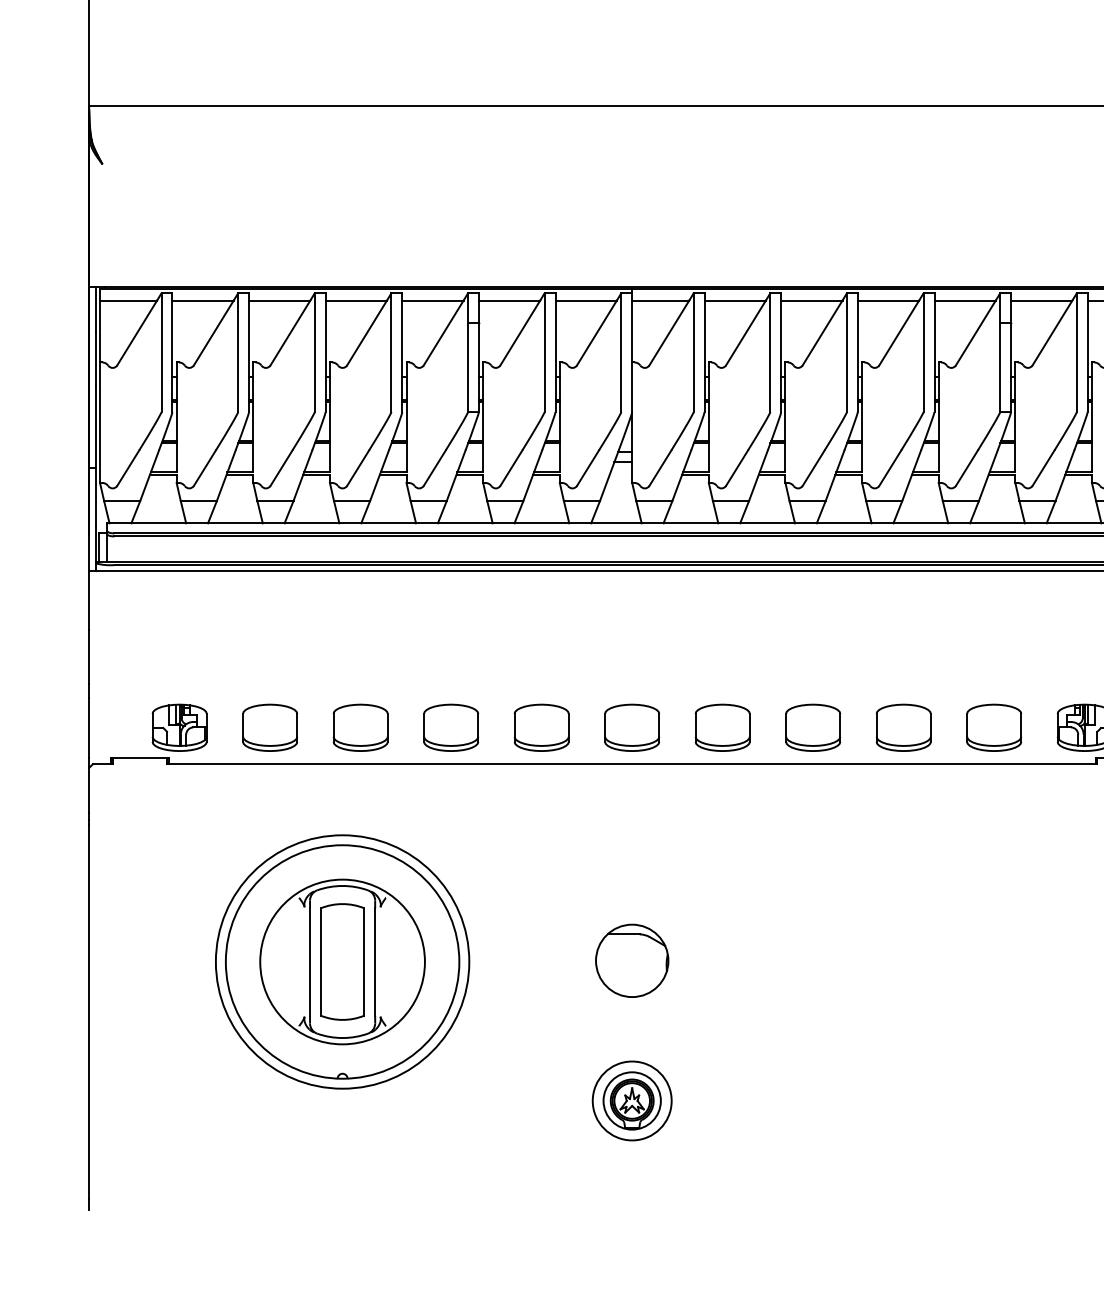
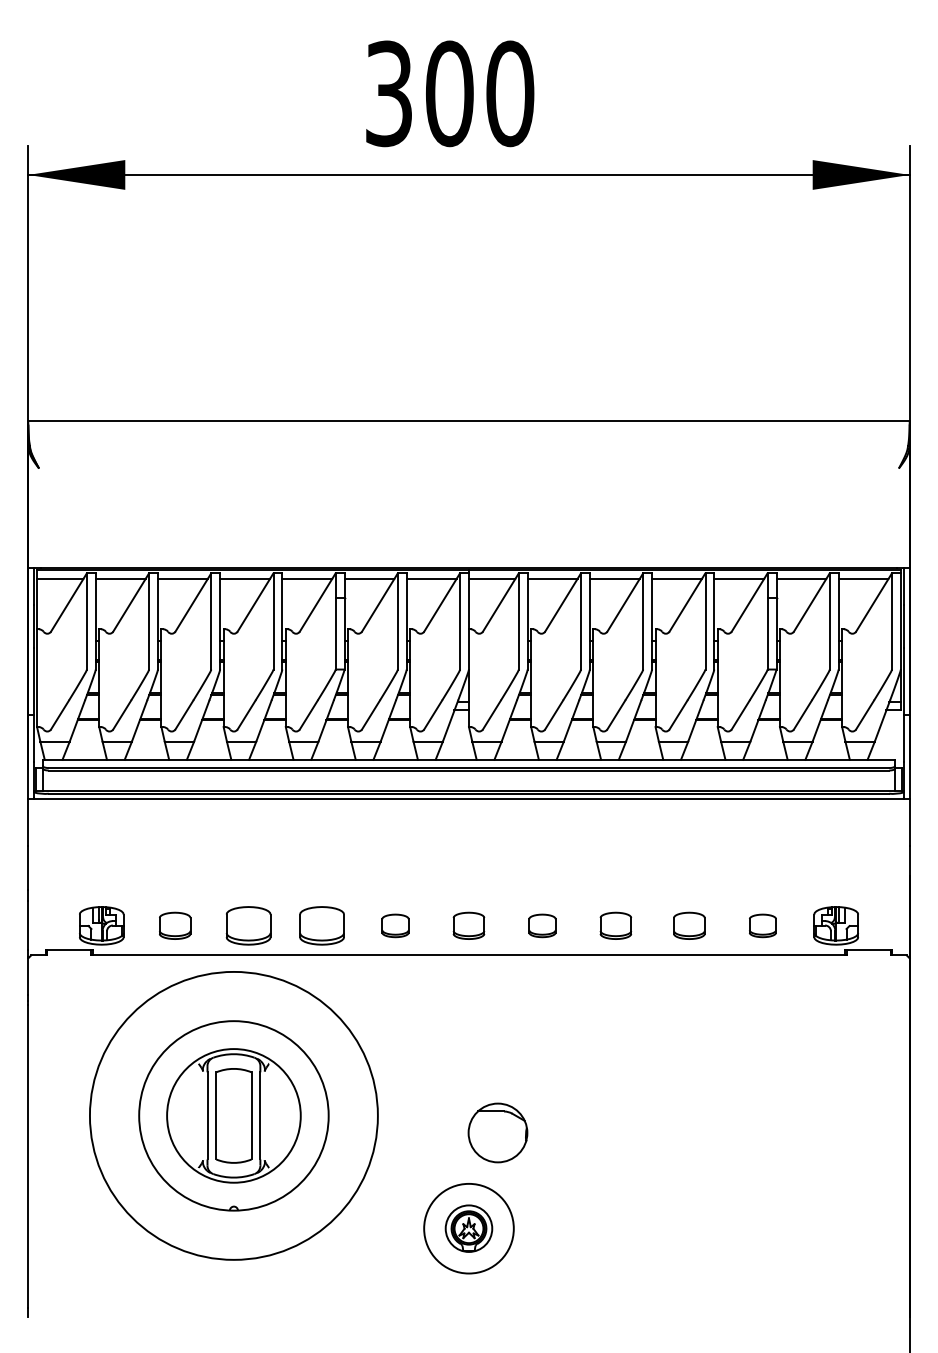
part: (269, 727) -> (174, 925), size x0.7
part: (541, 727) -> (395, 925), size x0.6
part: (631, 727) -> (468, 925), size x0.7
part: (722, 727) -> (542, 925), size x0.6
part: (812, 727) -> (615, 925), size x0.7
part: (903, 727) -> (689, 925), size x0.7
part: (993, 727) -> (762, 925), size x0.6
part: (631, 960) -> (497, 1132), moved
circle: (342, 961) -> (233, 1115), size x1.4
circle: (631, 1100) -> (468, 1228), size x1.4

